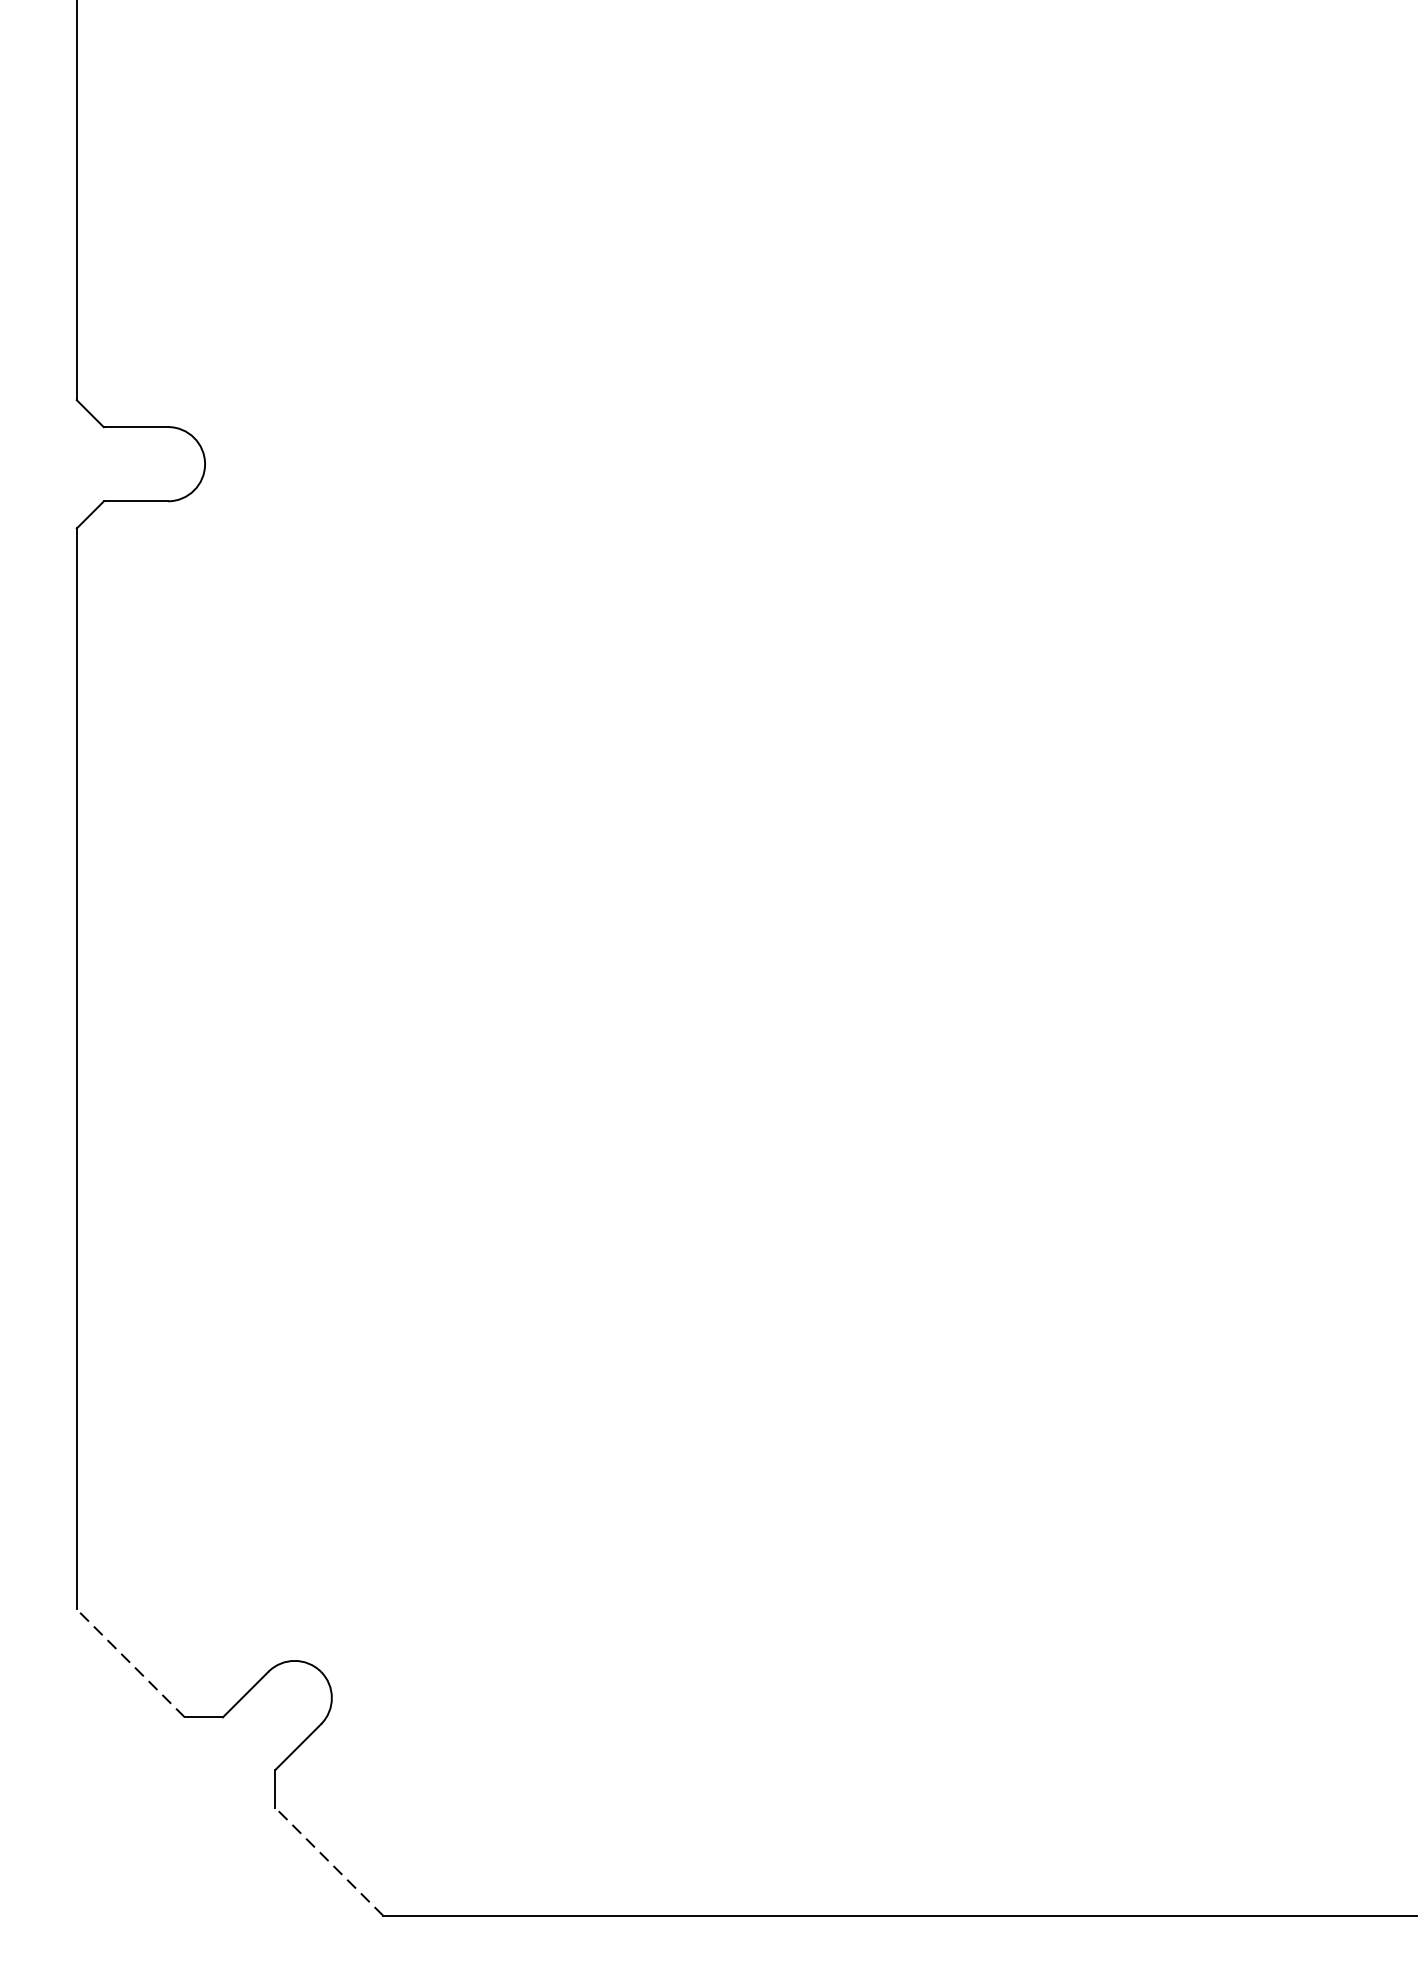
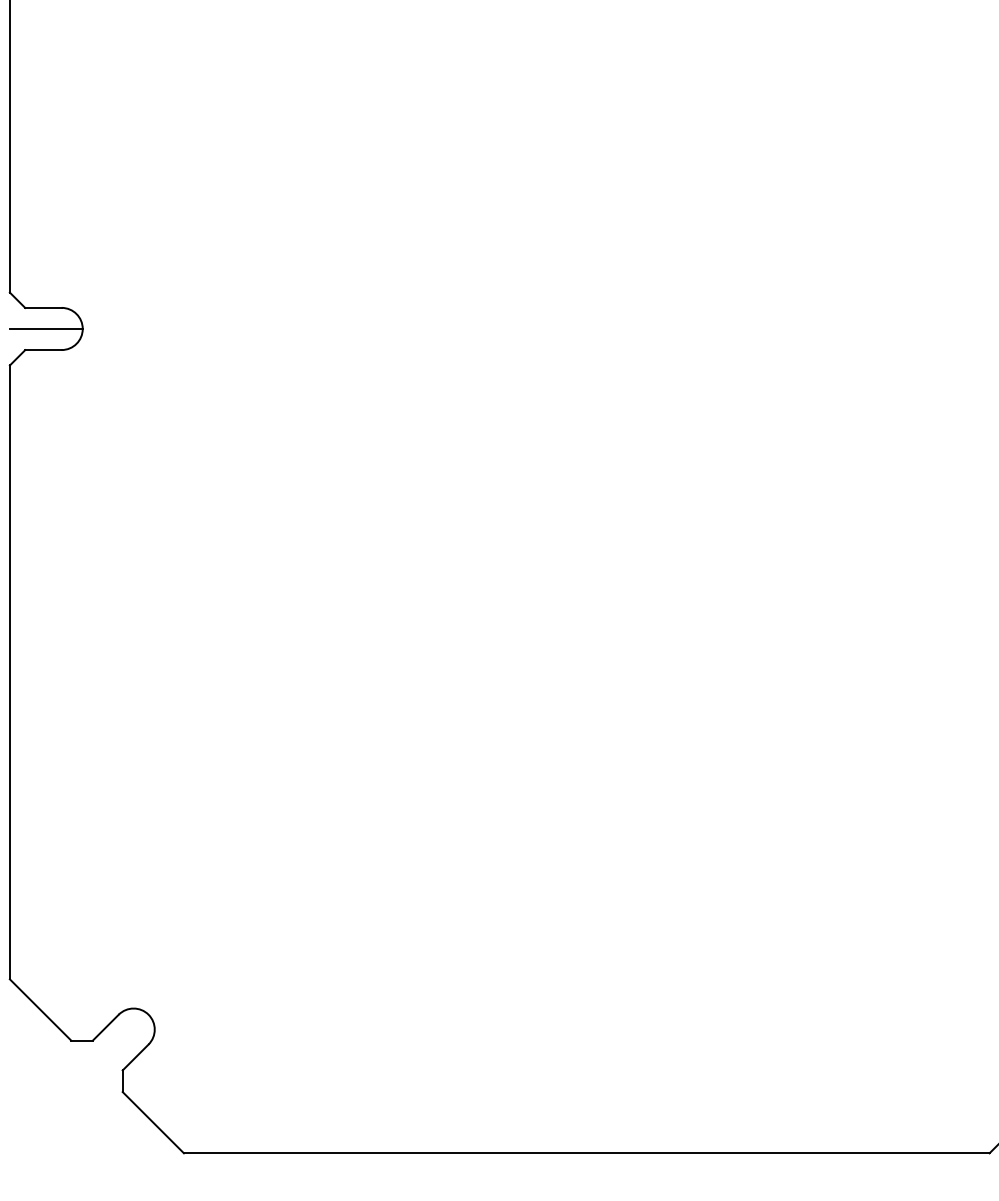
line: (139, 463) -> (45, 328), added
line: (130, 1662) -> (40, 1009), dashed -> solid
line: (329, 1861) -> (153, 1122), dashed -> solid

